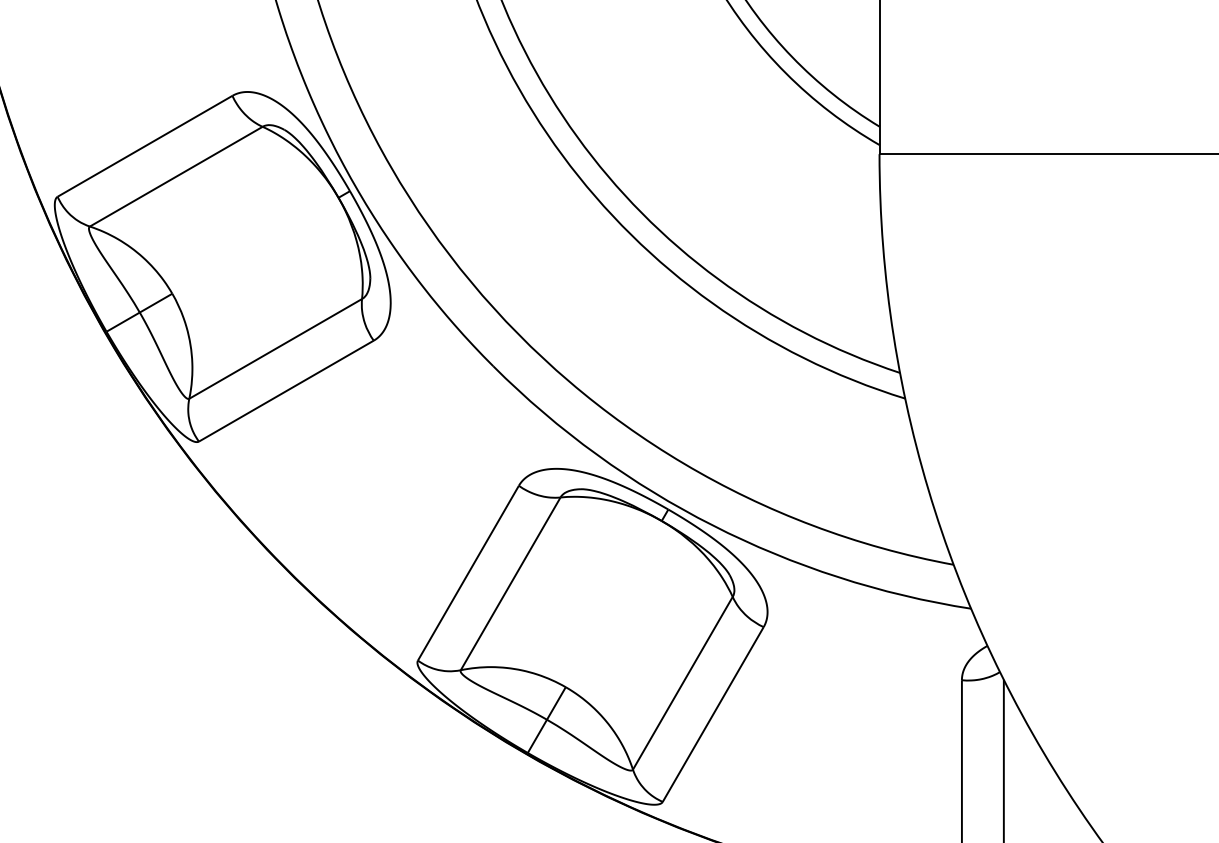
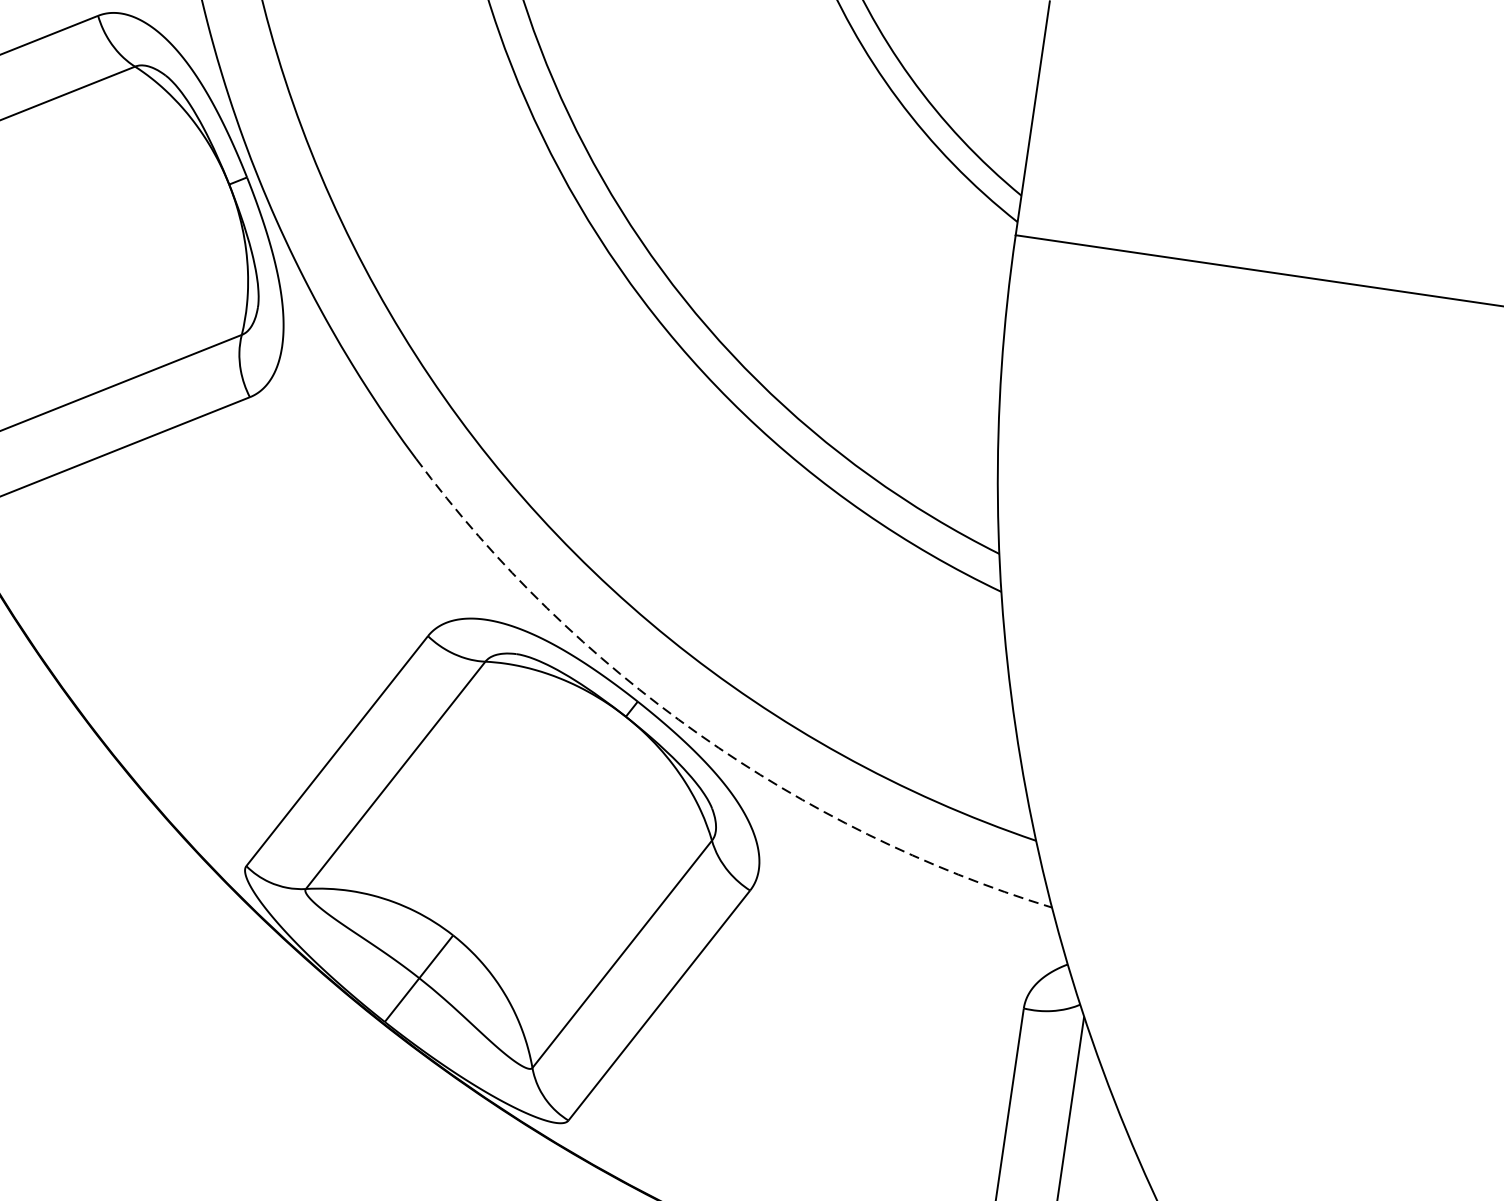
arc: (712, 525) -> (697, 733), solid -> dashed

